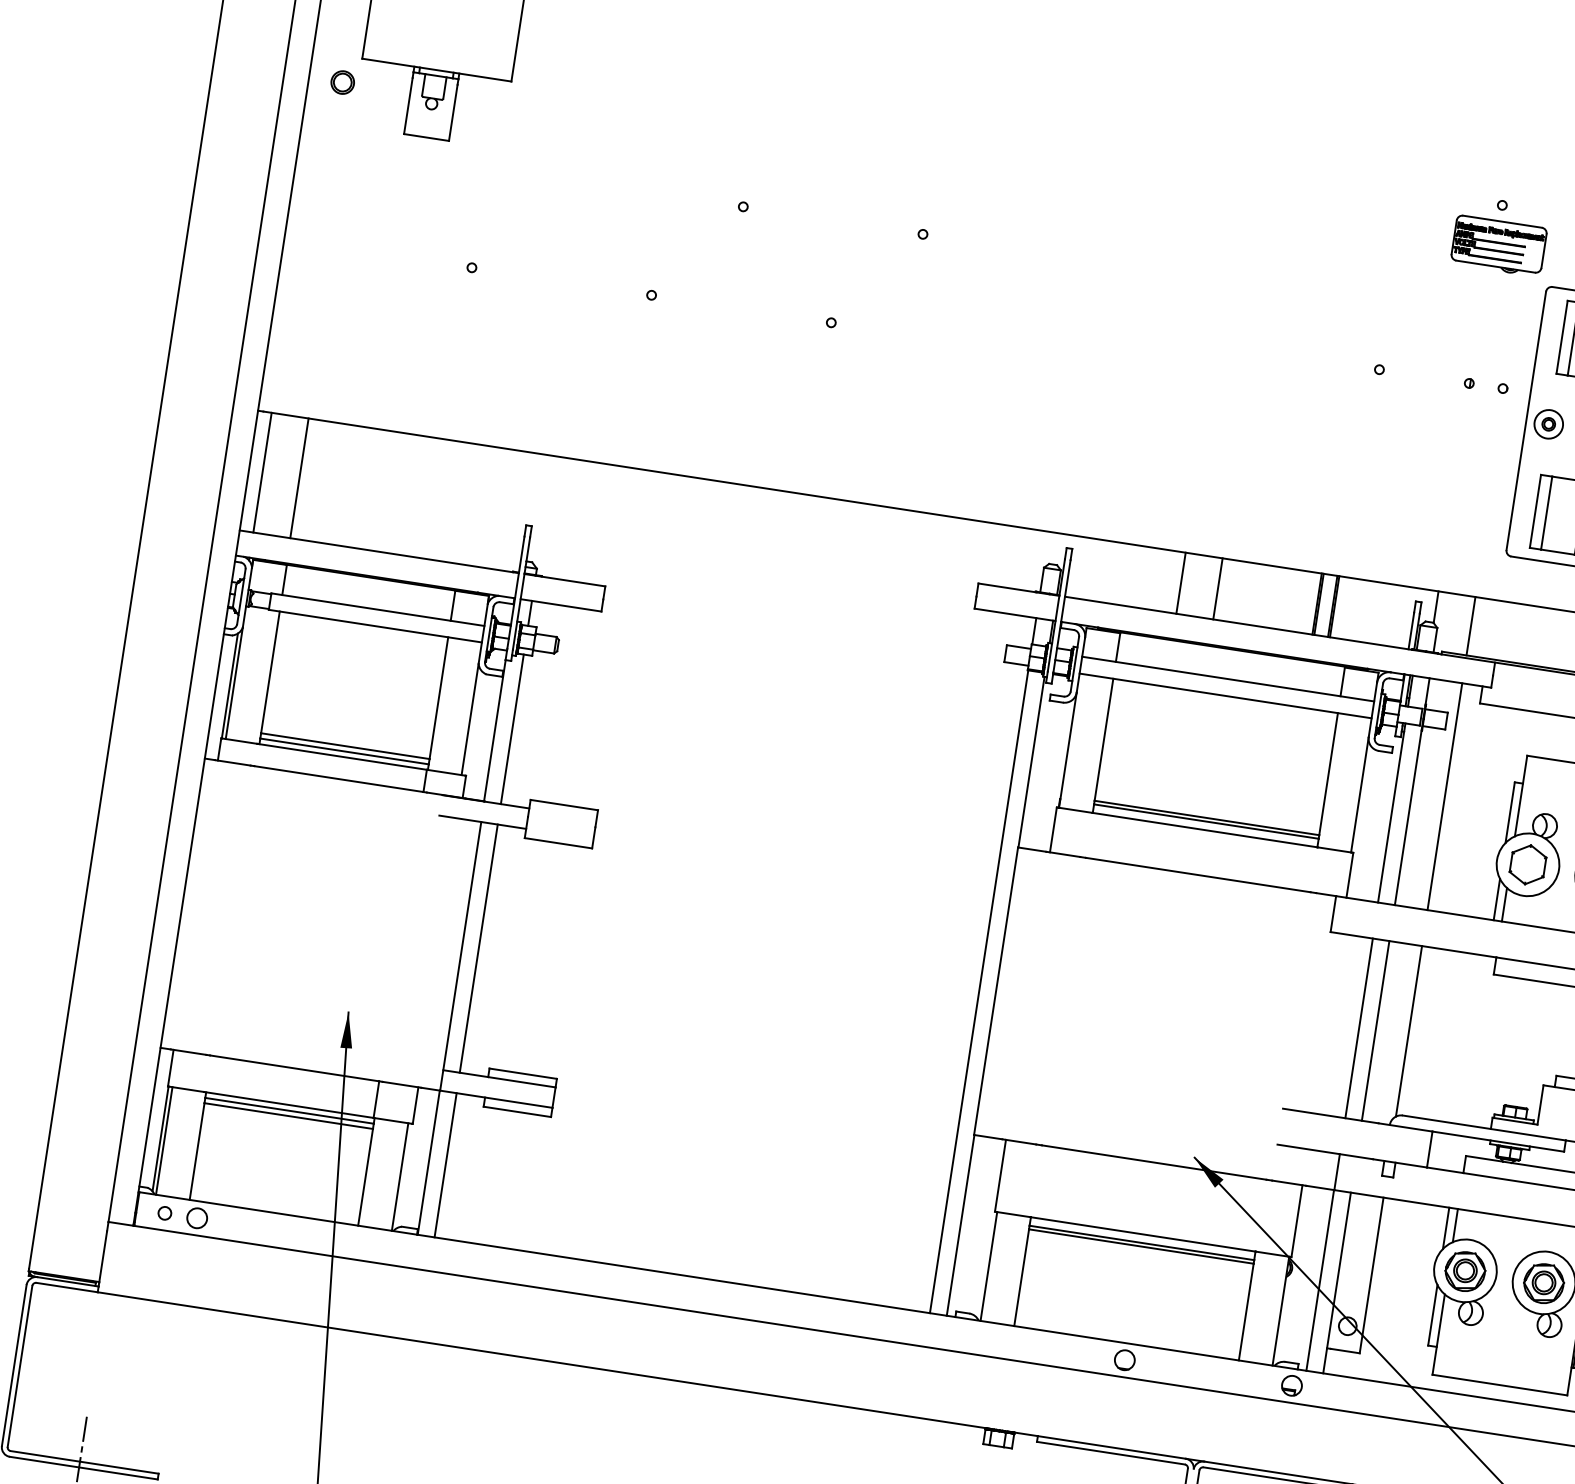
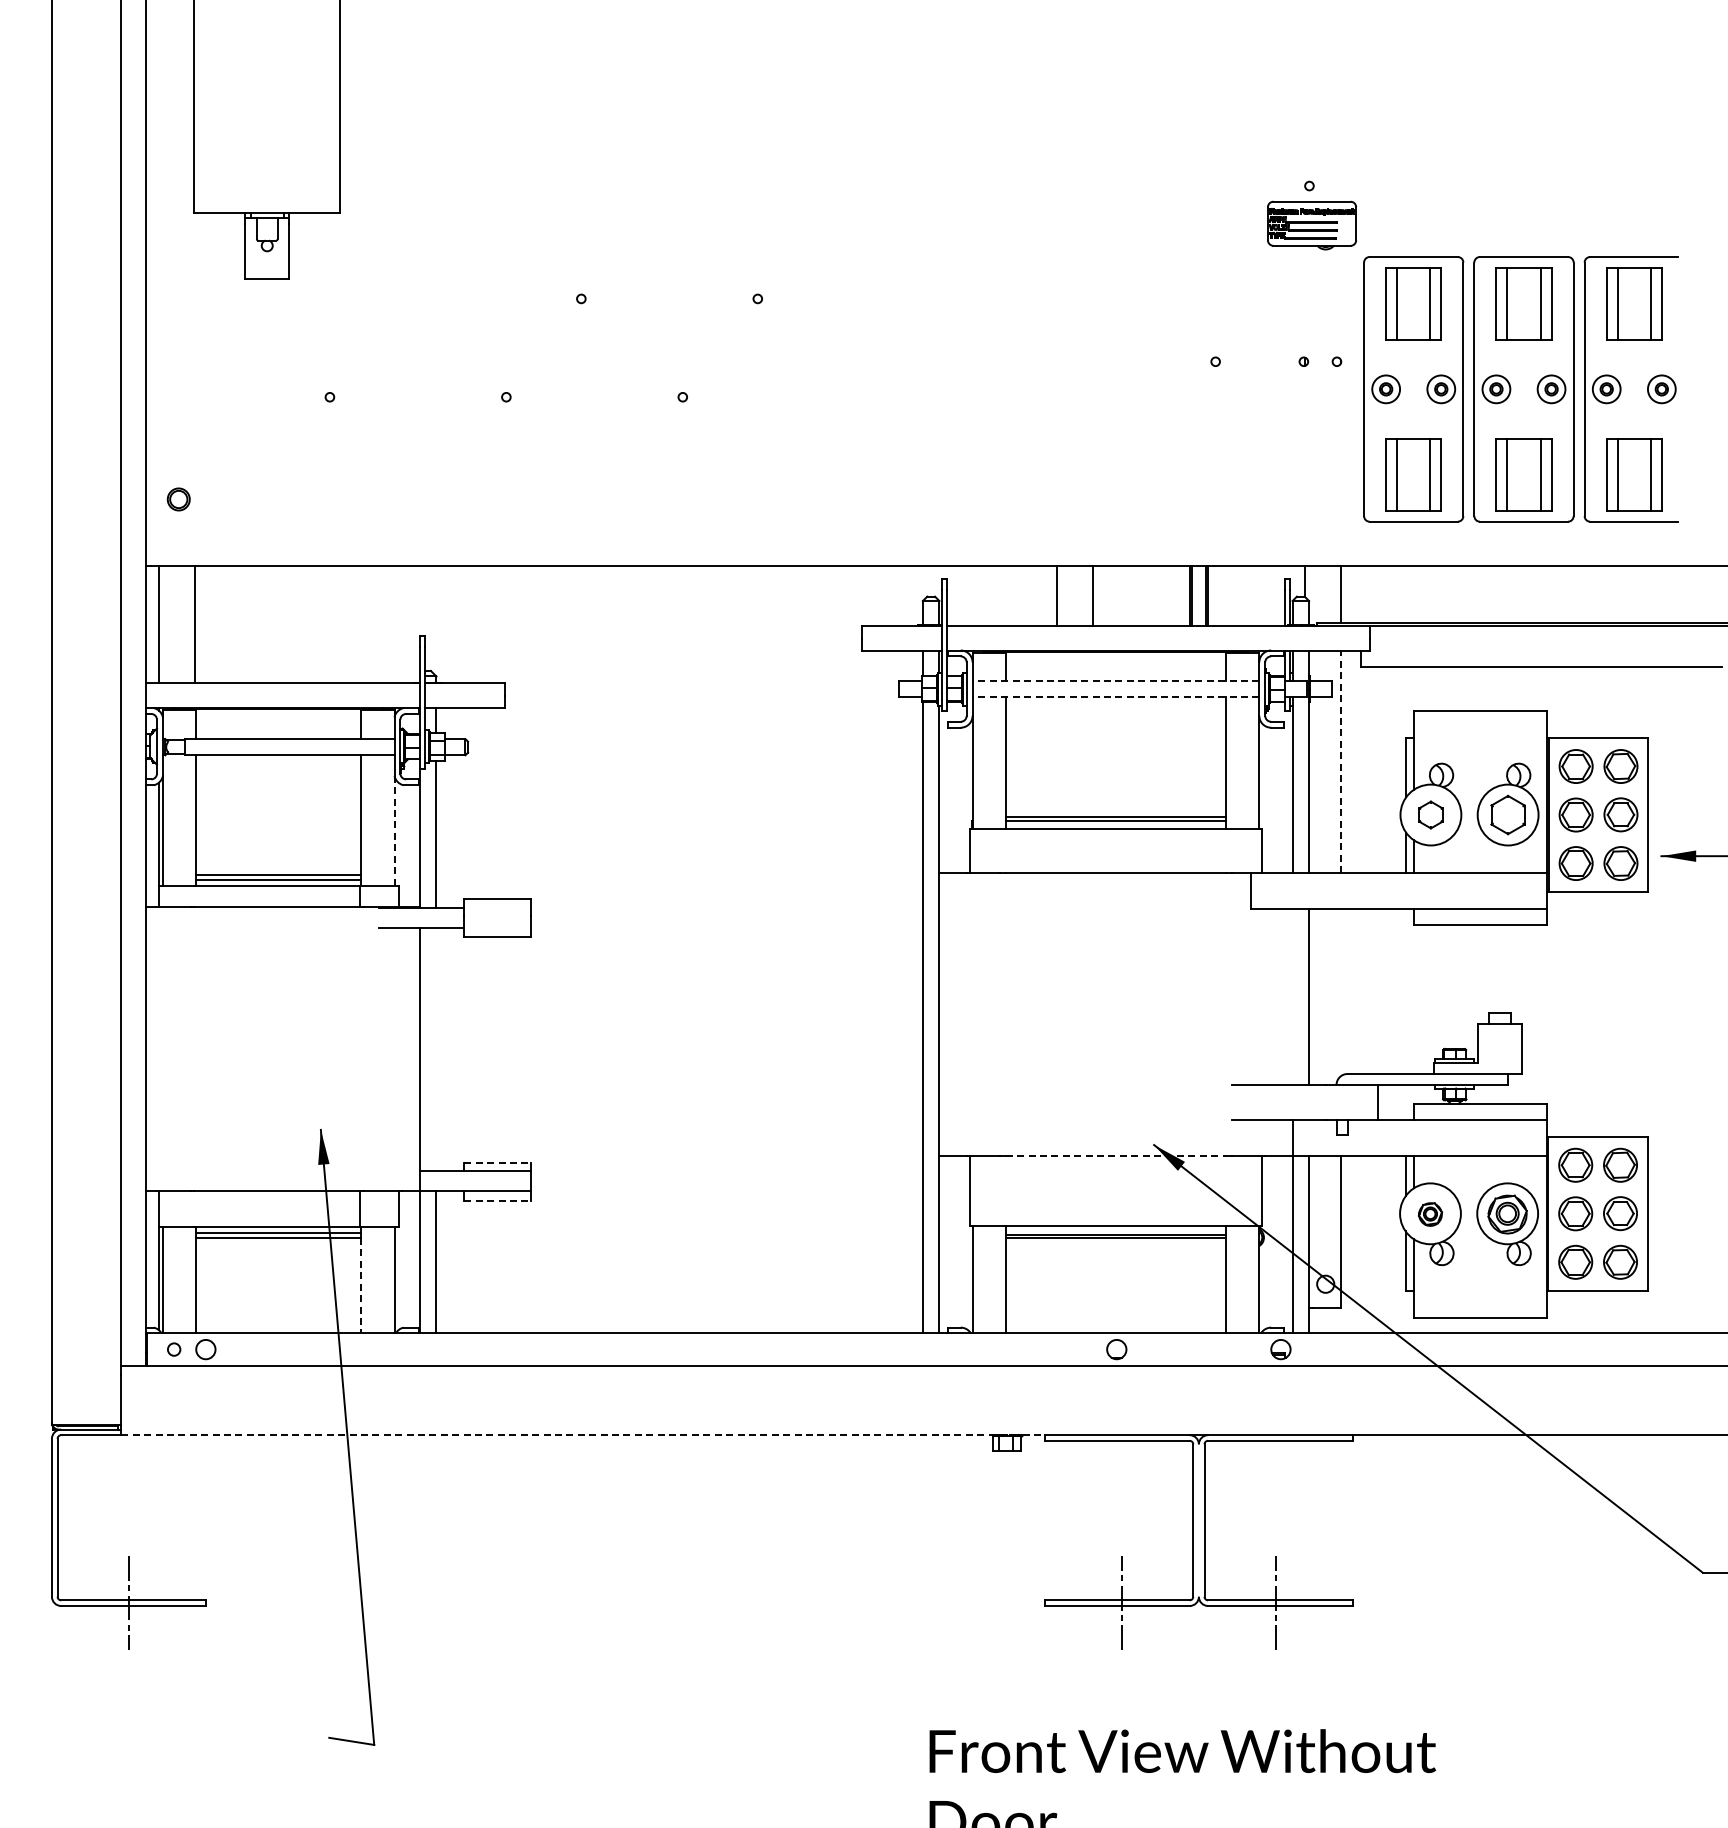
part: (342, 82) -> (178, 499), moved
line: (1227, 678) -> (1115, 680), solid -> dashed
line: (1225, 695) -> (1115, 697), solid -> dashed
line: (470, 719) -> (394, 830), solid -> dashed
line: (1445, 796) -> (1341, 761), solid -> dashed
part: (1527, 864) -> (1430, 814), size x0.7
line: (478, 948) -> (436, 1049), removed
line: (1358, 1028) -> (1292, 996), removed
line: (1409, 1031) -> (1341, 992), removed
line: (523, 1074) -> (497, 1163), solid -> dashed
line: (517, 1111) -> (497, 1200), solid -> dashed
line: (1154, 1162) -> (1116, 1155), solid -> dashed
line: (365, 1178) -> (361, 1286), solid -> dashed
part: (1465, 1271) -> (1430, 1214), size x0.6
line: (567, 1364) -> (582, 1435), solid -> dashed

